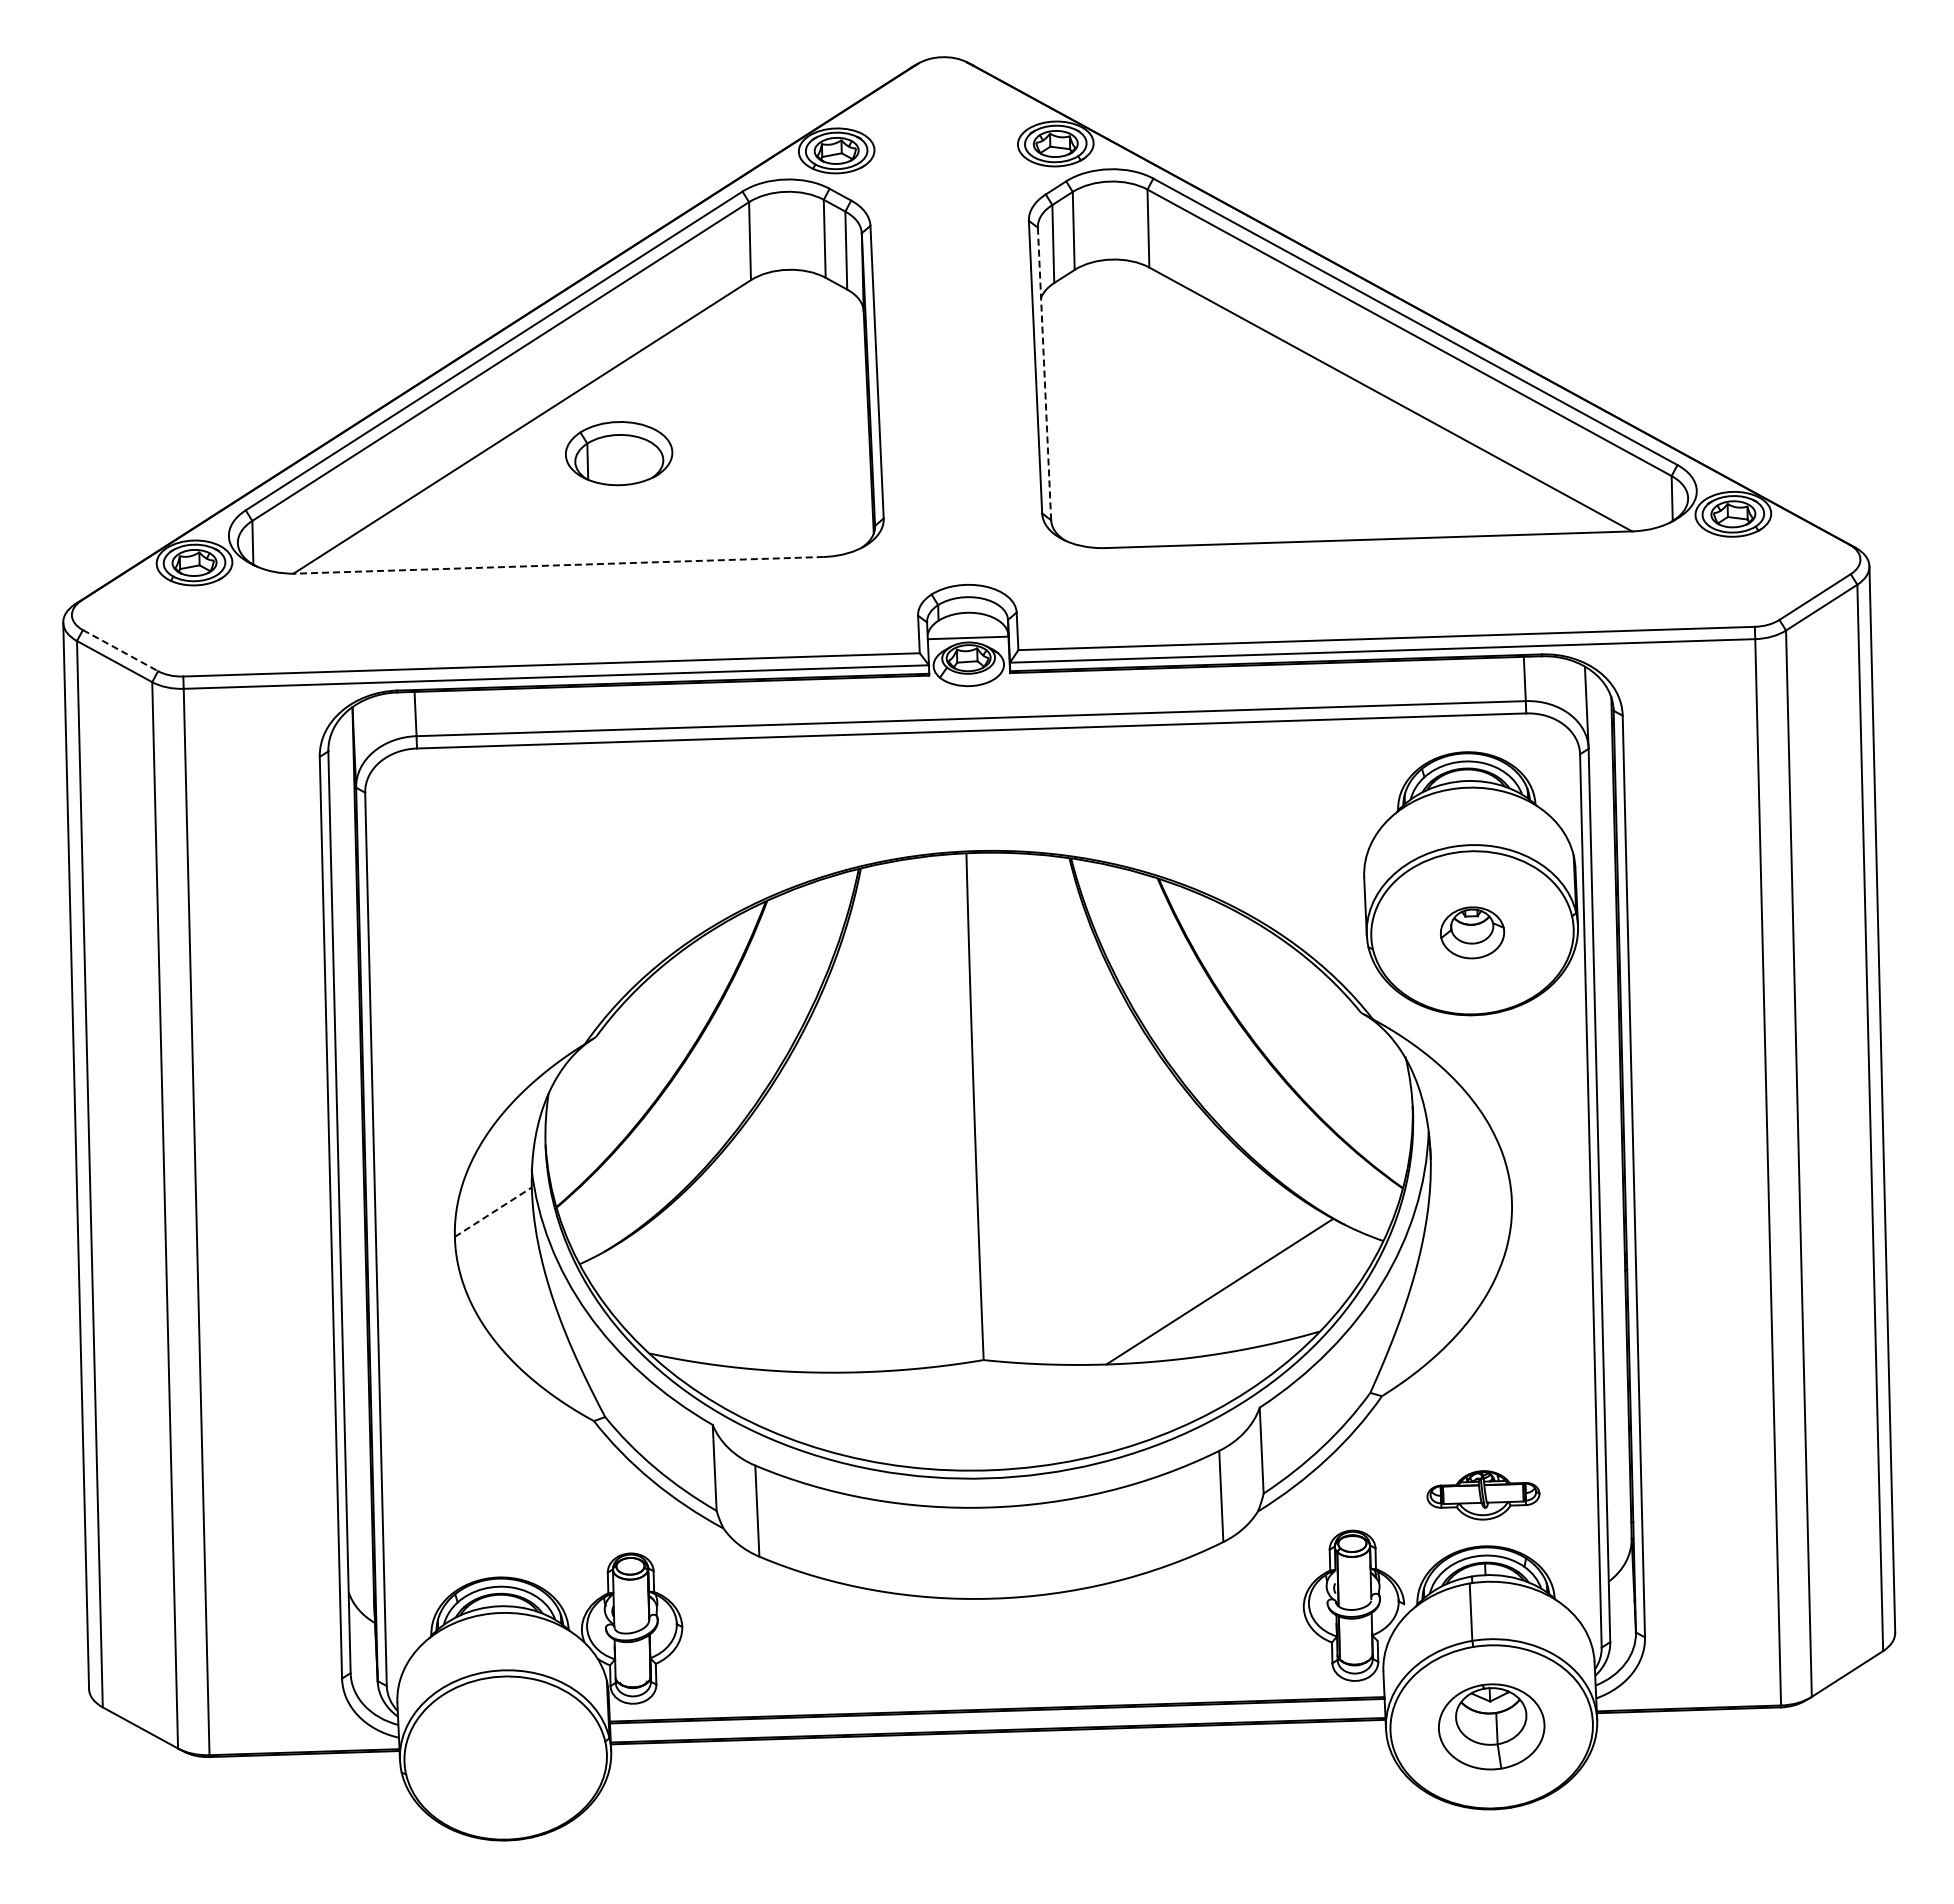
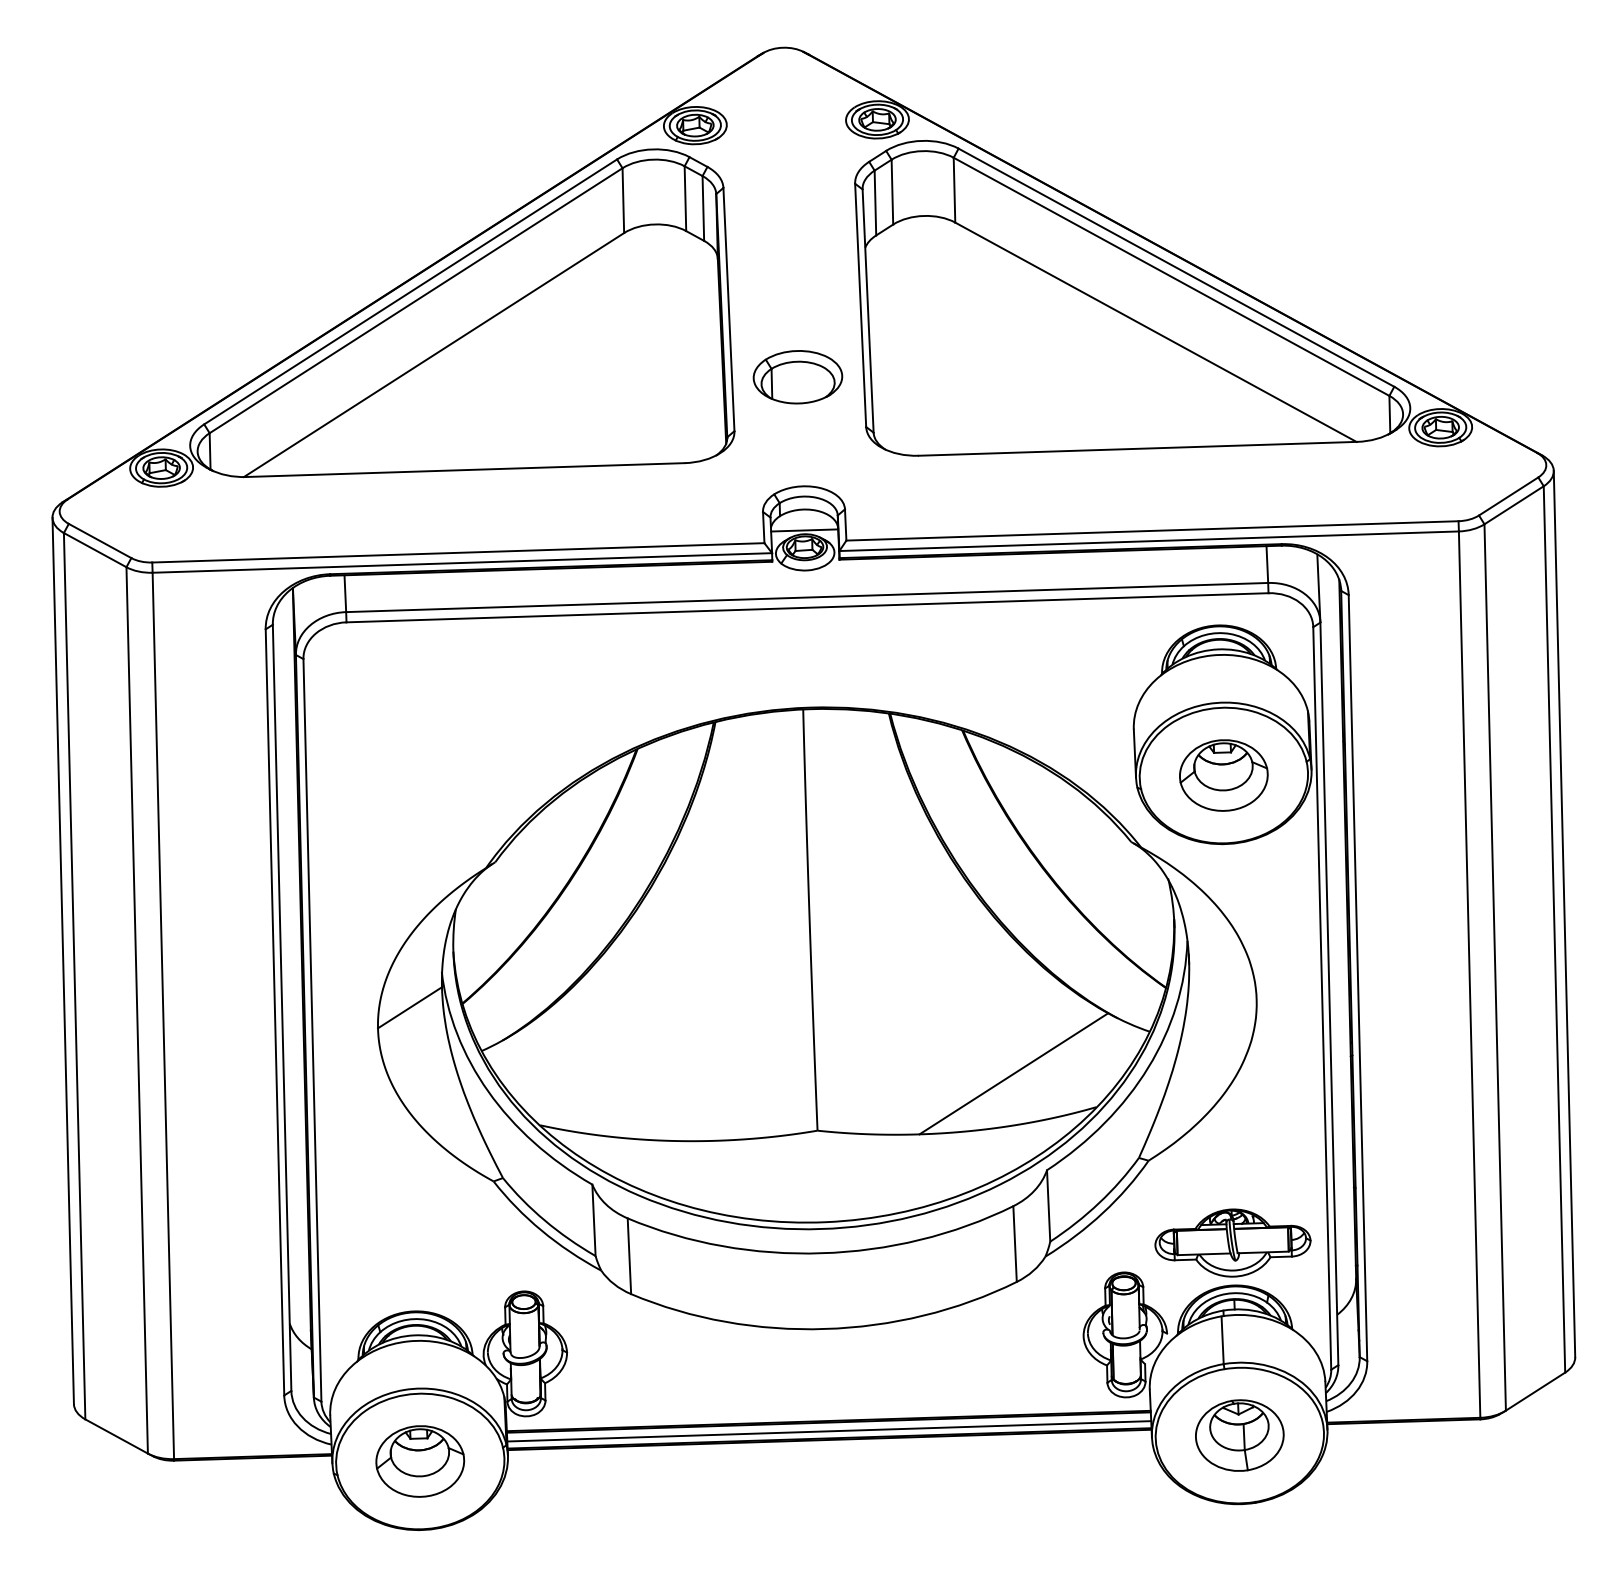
line: (1044, 374) -> (868, 311), dashed -> solid
part: (619, 453) -> (798, 377), moved
line: (560, 565) -> (465, 470), dashed -> solid
line: (120, 650) -> (100, 540), dashed -> solid
part: (1472, 932) -> (1223, 775), size x1.67
line: (493, 1212) -> (410, 1008), dashed -> solid
part: (1483, 1495) -> (1233, 1243), size x1.67
line: (997, 1721) -> (829, 1431), added
part: (505, 1757) -> (420, 1461), added

